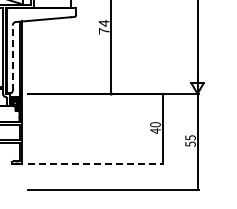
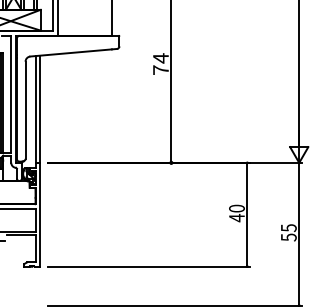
line: (12, 58) -> (25, 110), dashed -> solid
line: (96, 163) -> (149, 265), dashed -> solid

